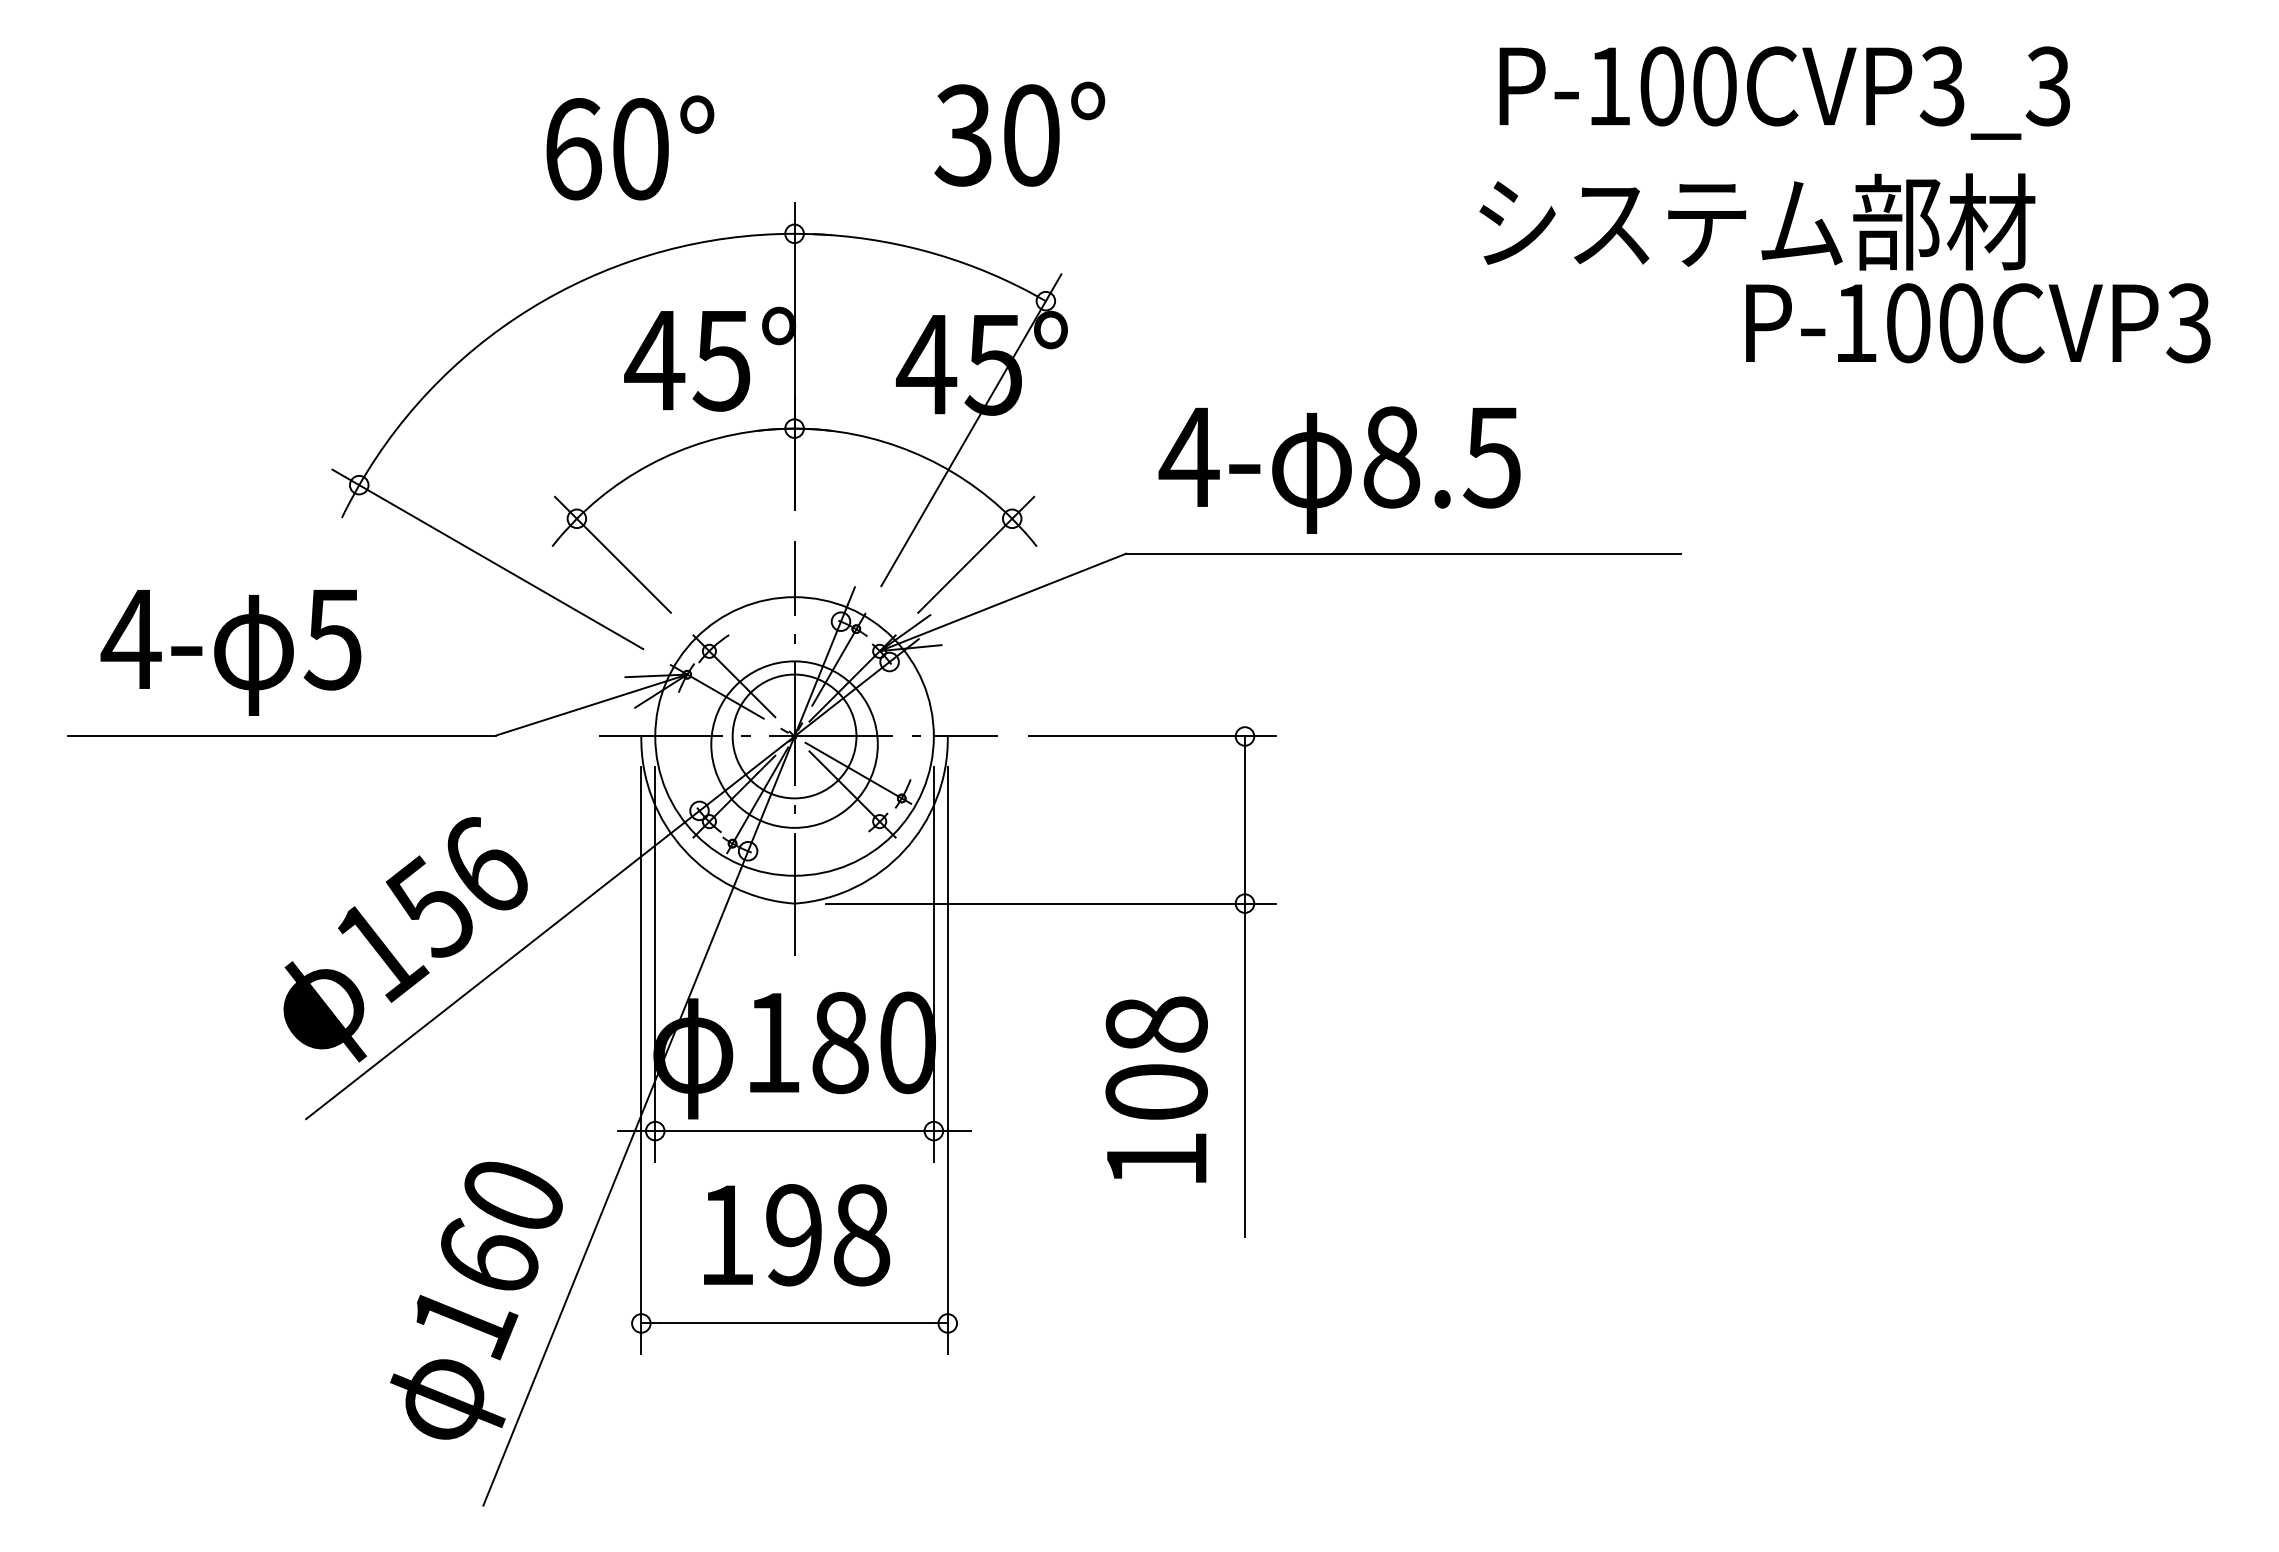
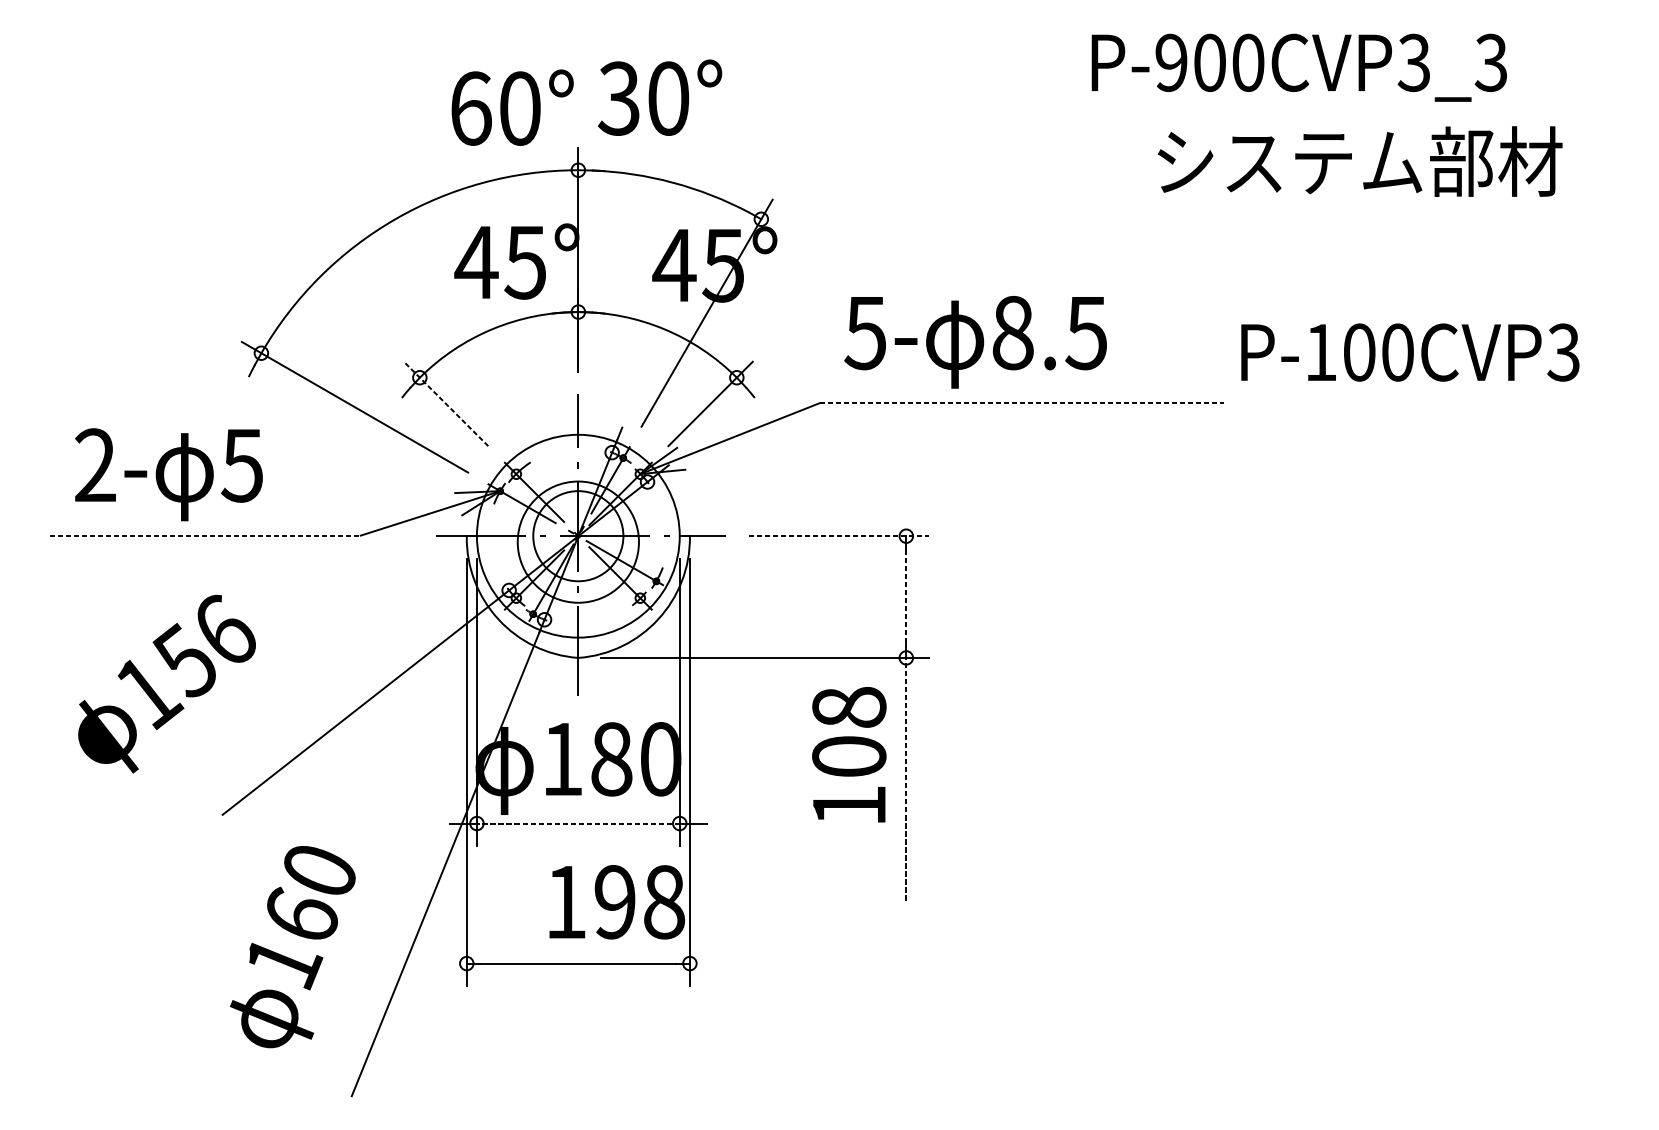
text: (1608, 86) -> (1170, 62), P-100CVP3_3 -> P-900CVP3_3
text: (1019, 133) -> (659, 97), moved
text: (630, 147) -> (512, 107), moved
text: (1757, 221) -> (1360, 161), moved
text: (1978, 323) -> (1410, 352), moved
text: (1188, 457) -> (865, 333), 4- -> 5-
line: (1404, 553) -> (1022, 402), solid -> dashed
line: (612, 554) -> (445, 403), solid -> dashed
text: (130, 638) -> (94, 464), 4- -> 2-
line: (282, 735) -> (205, 535), solid -> dashed
line: (1152, 736) -> (838, 536), solid -> dashed
line: (1244, 820) -> (905, 597), solid -> dashed
text: (405, 939) -> (166, 684), moved
line: (1244, 1070) -> (905, 779), solid -> dashed
text: (1156, 1089) -> (849, 754), moved
line: (794, 1131) -> (578, 823), solid -> dashed
text: (797, 1235) -> (617, 902), moved
text: (476, 1300) -> (292, 946), moved

